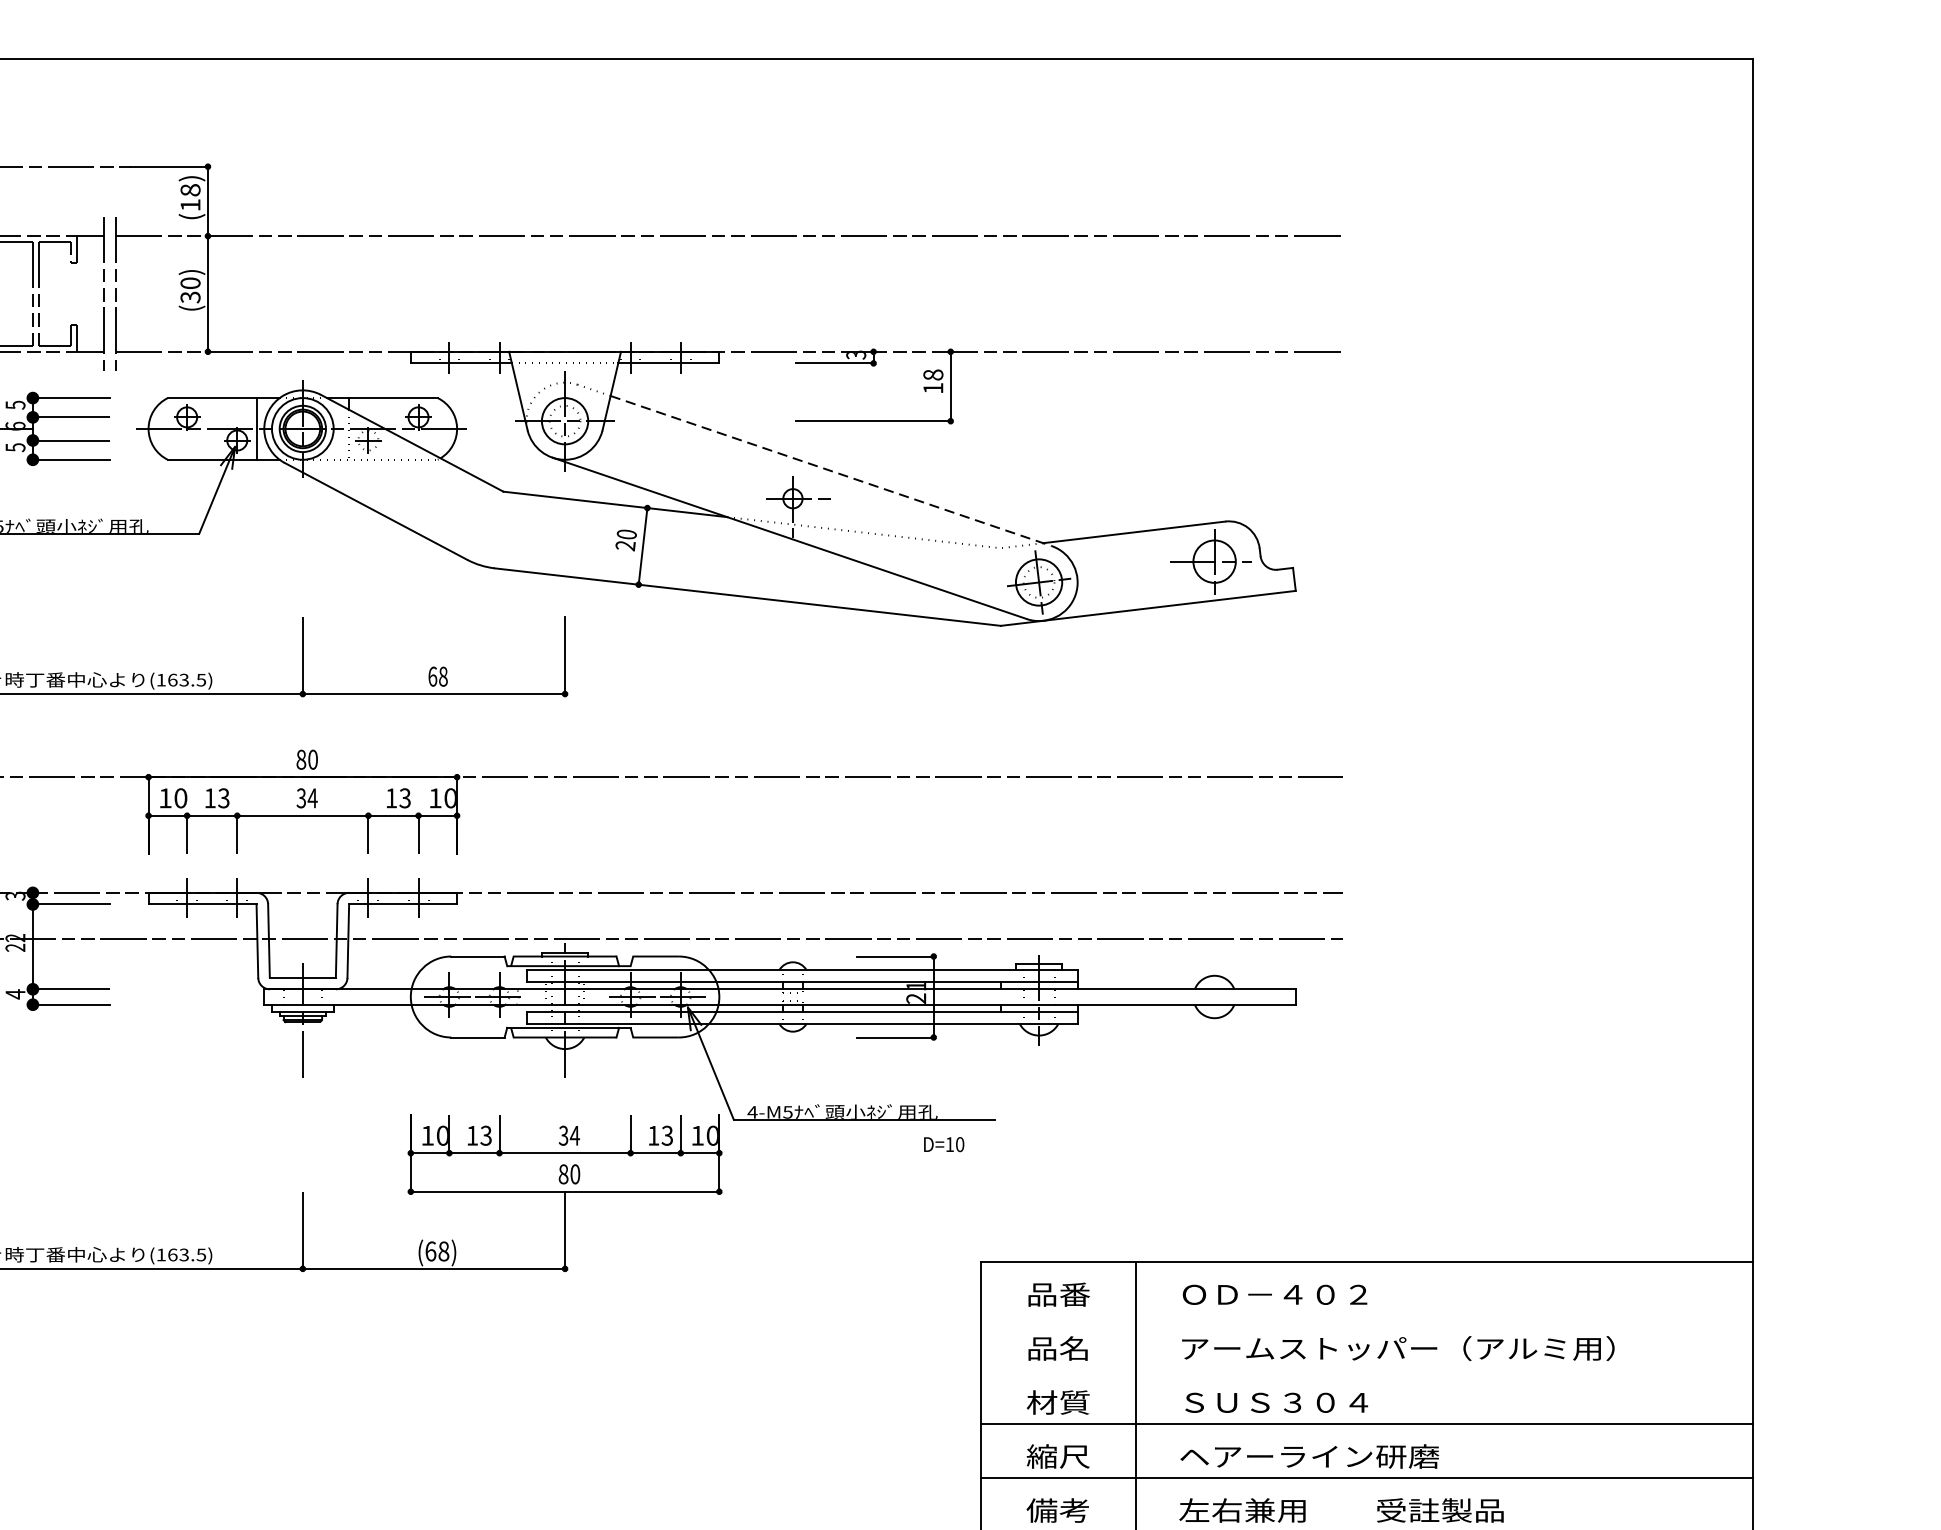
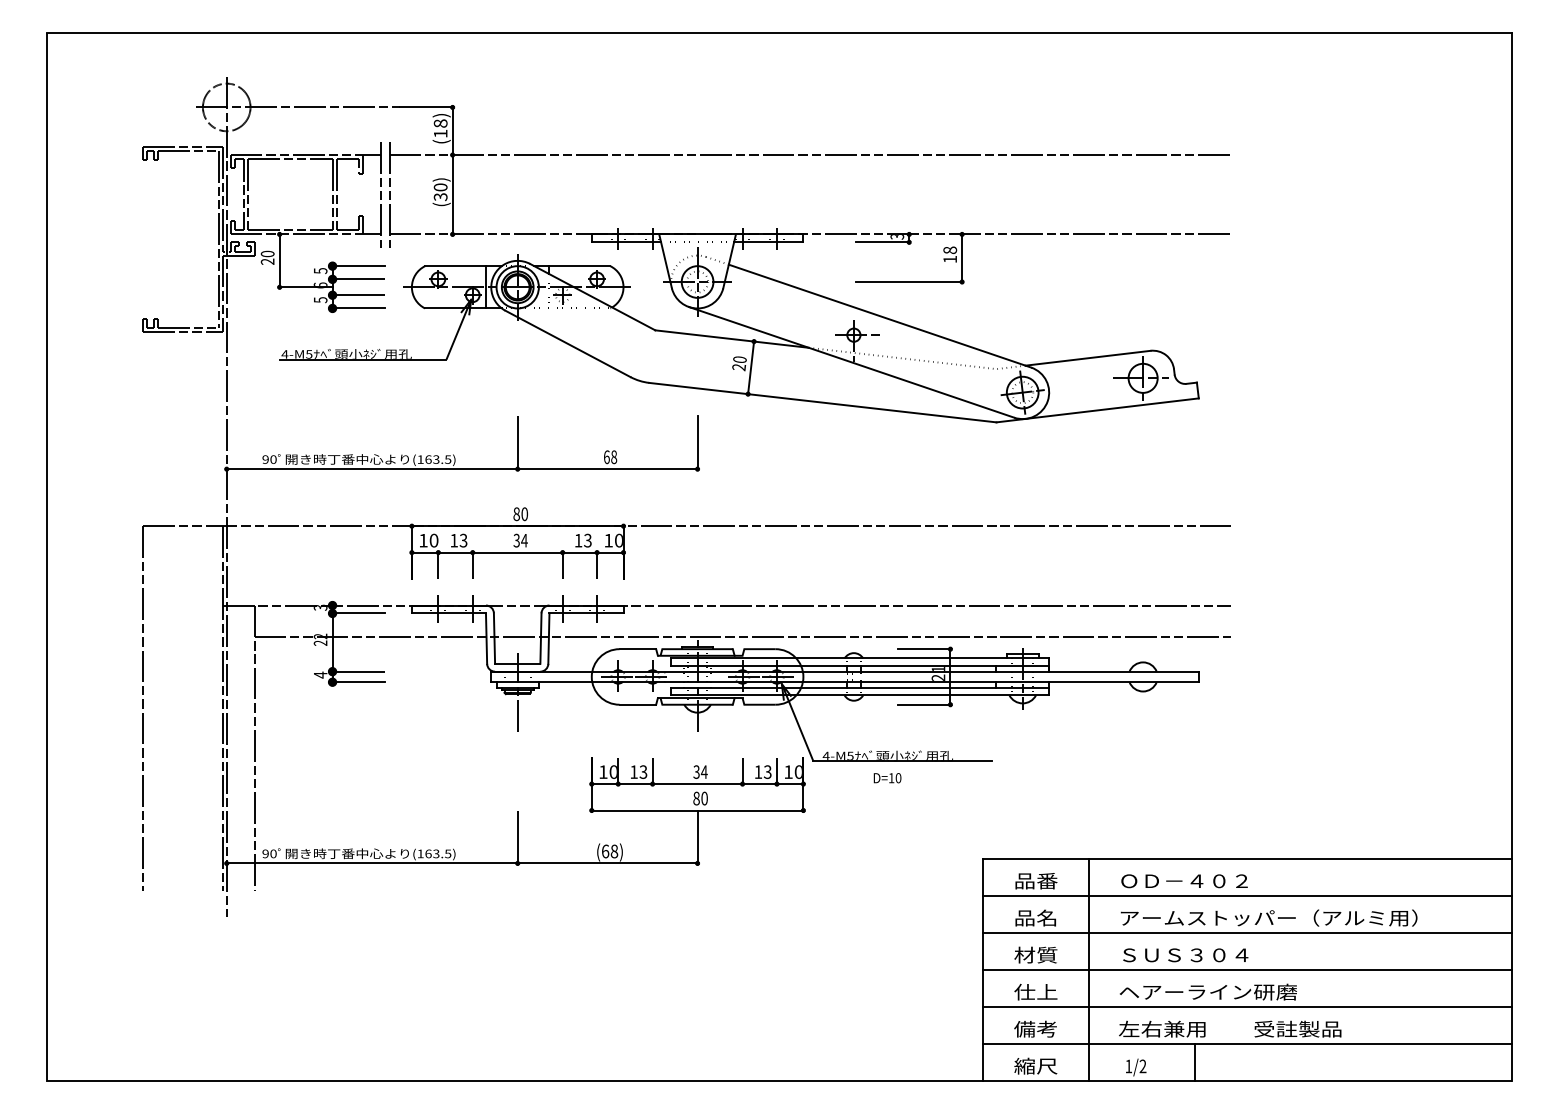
line: (831, 471) -> (880, 316), dashed -> solid
text: (943, 1145) -> (887, 778), moved
line: (1366, 1315) -> (1247, 895), added
line: (1366, 1369) -> (1247, 932), added
text: (1057, 1455) -> (1035, 991), 縮尺 -> 仕上

